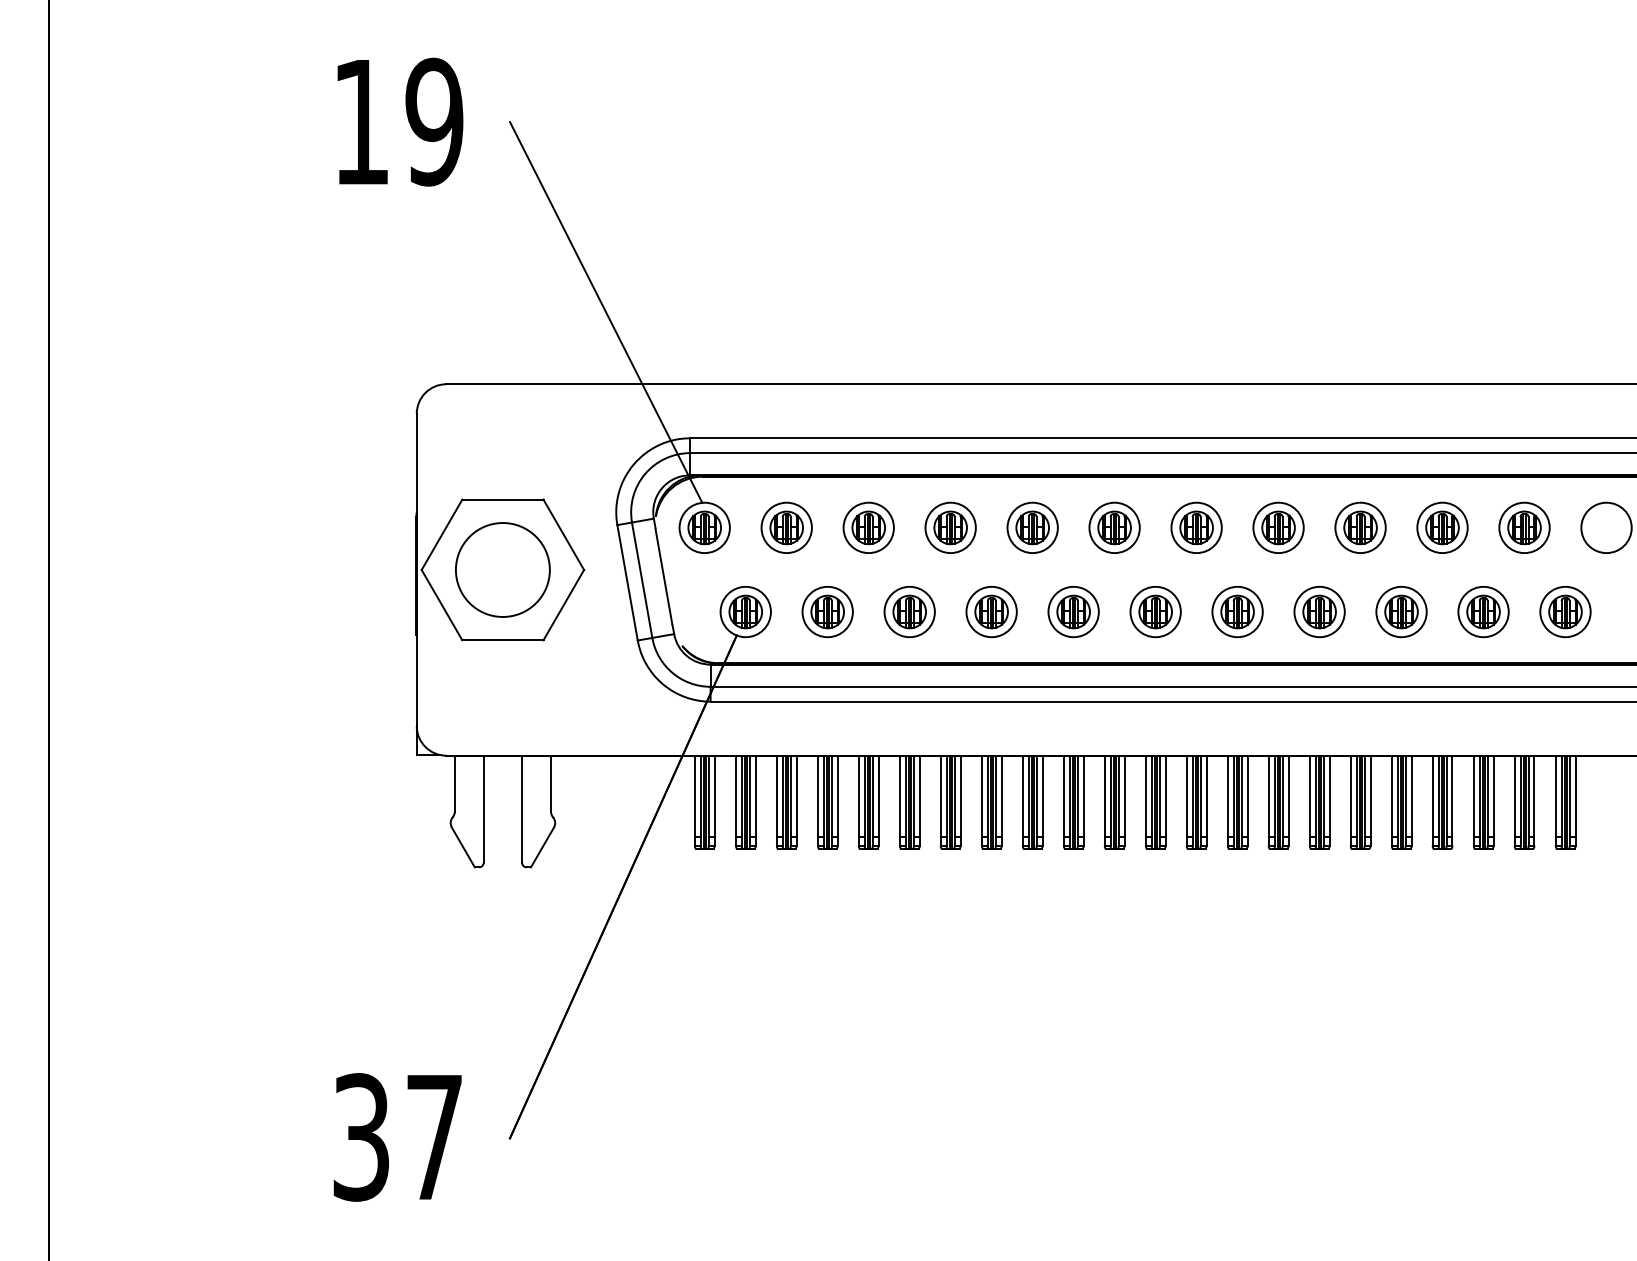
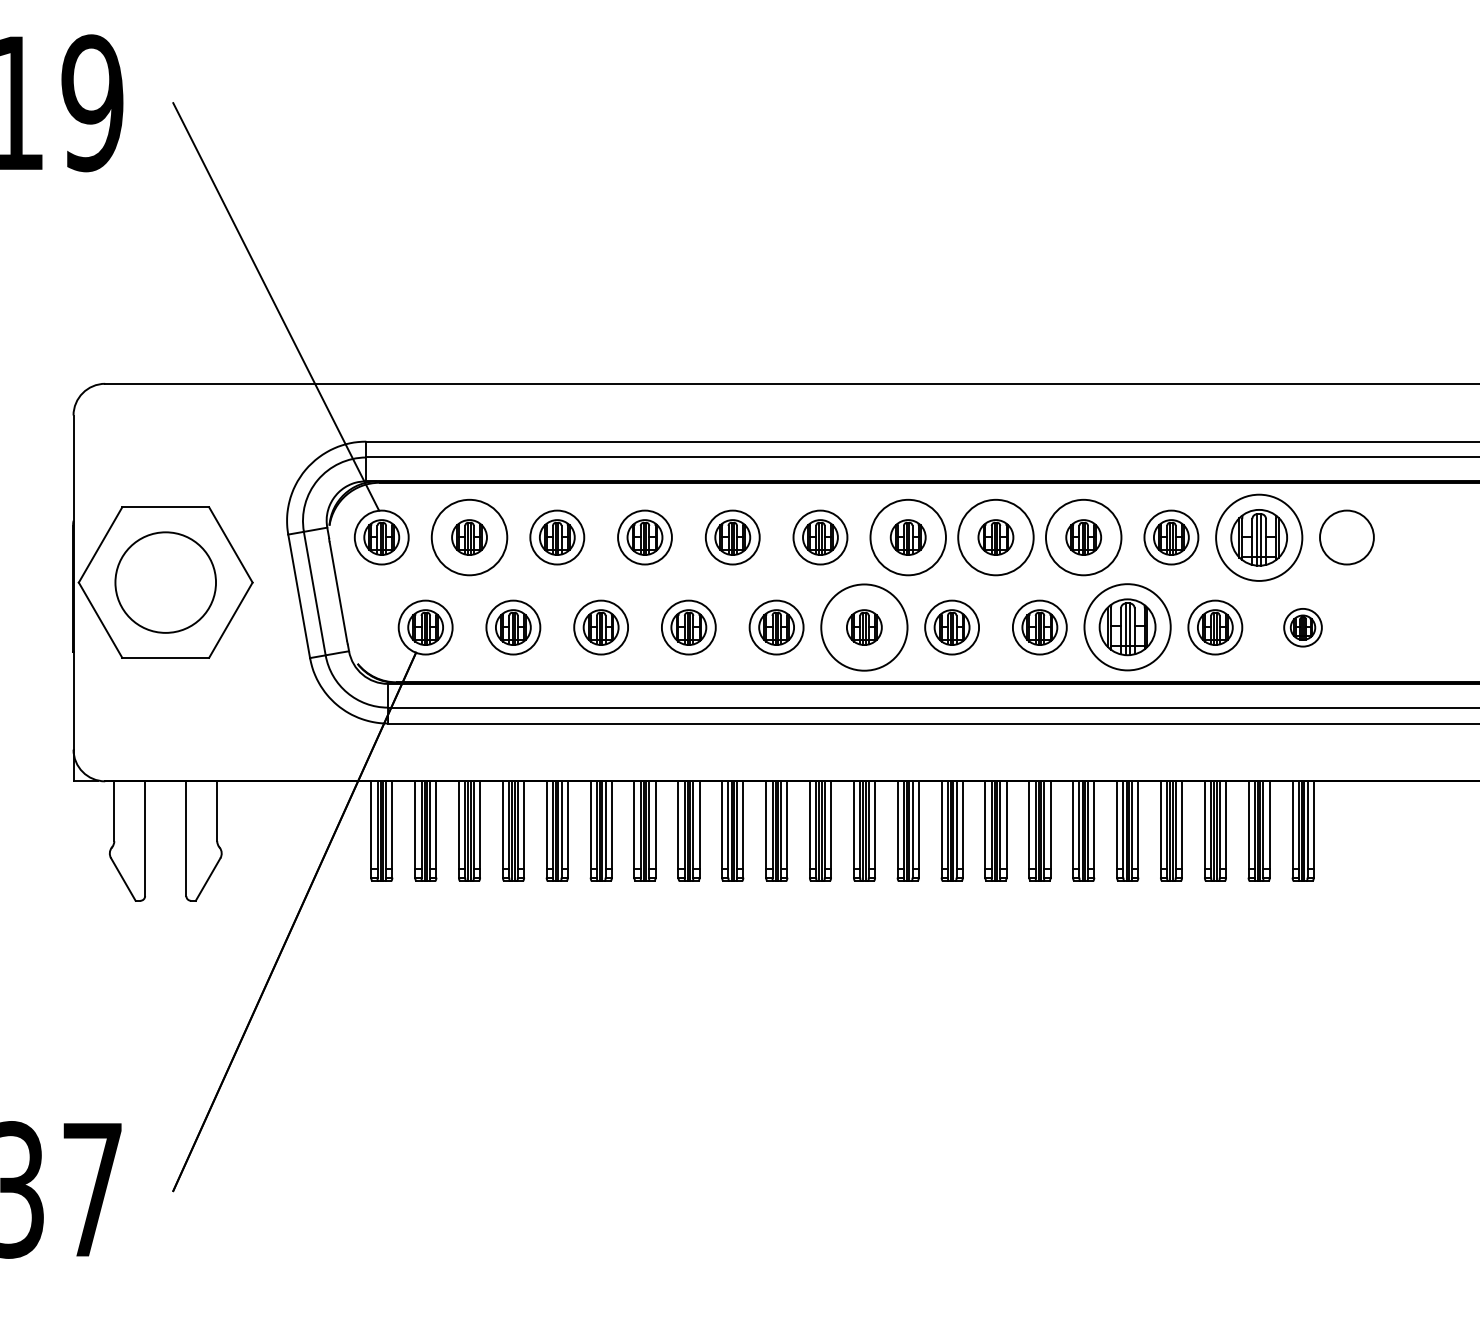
circle: (786, 527) -> (469, 537), size x1.4
circle: (1196, 527) -> (908, 537), size x1.4
circle: (1278, 527) -> (995, 537), size x1.4
circle: (1360, 527) -> (1083, 537), size x1.4
part: (1524, 527) -> (1259, 537), size x1.6
circle: (1155, 611) -> (864, 627), size x1.6
part: (1401, 612) -> (1127, 628), size x1.6
part: (1565, 612) -> (1303, 628), size x0.7

